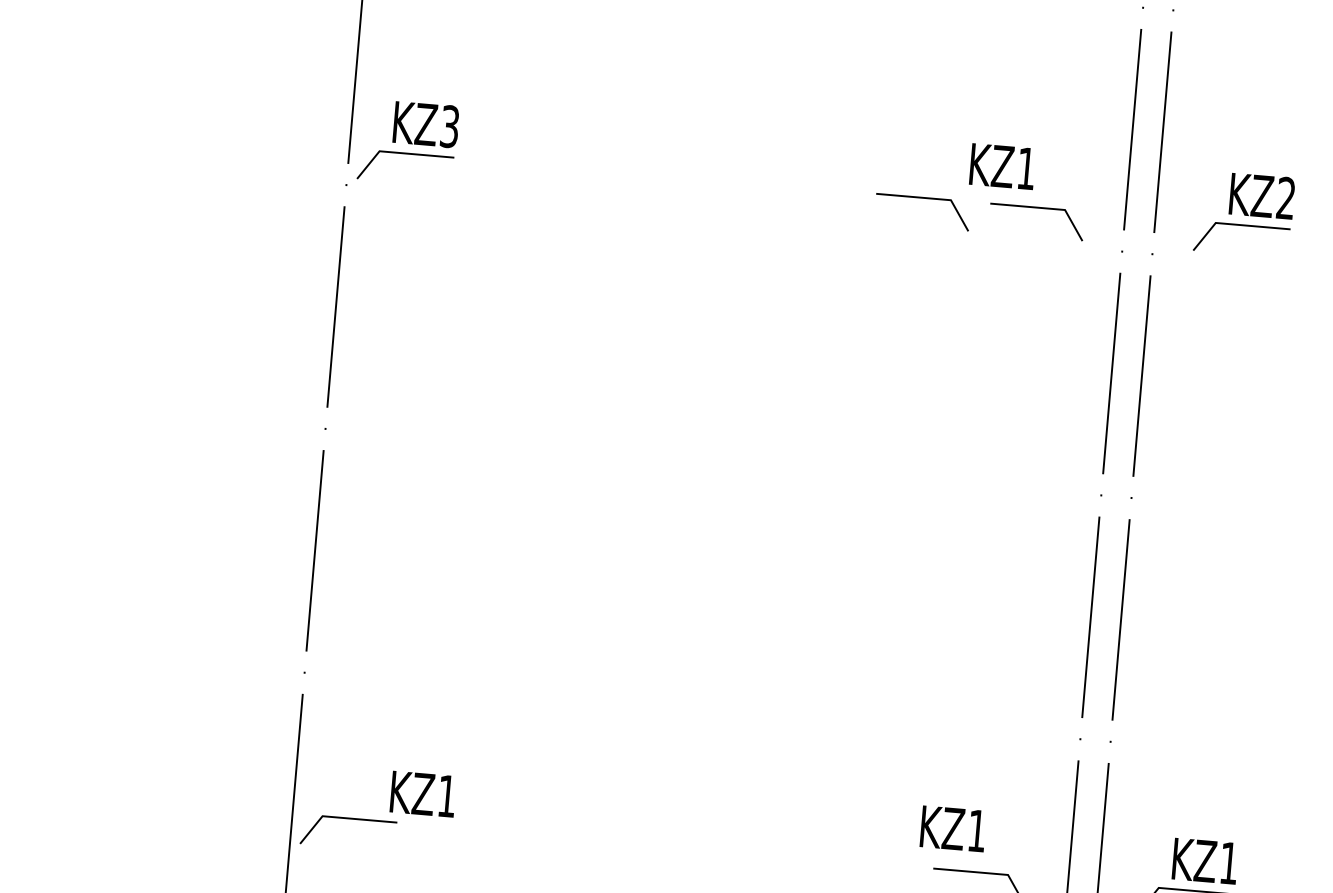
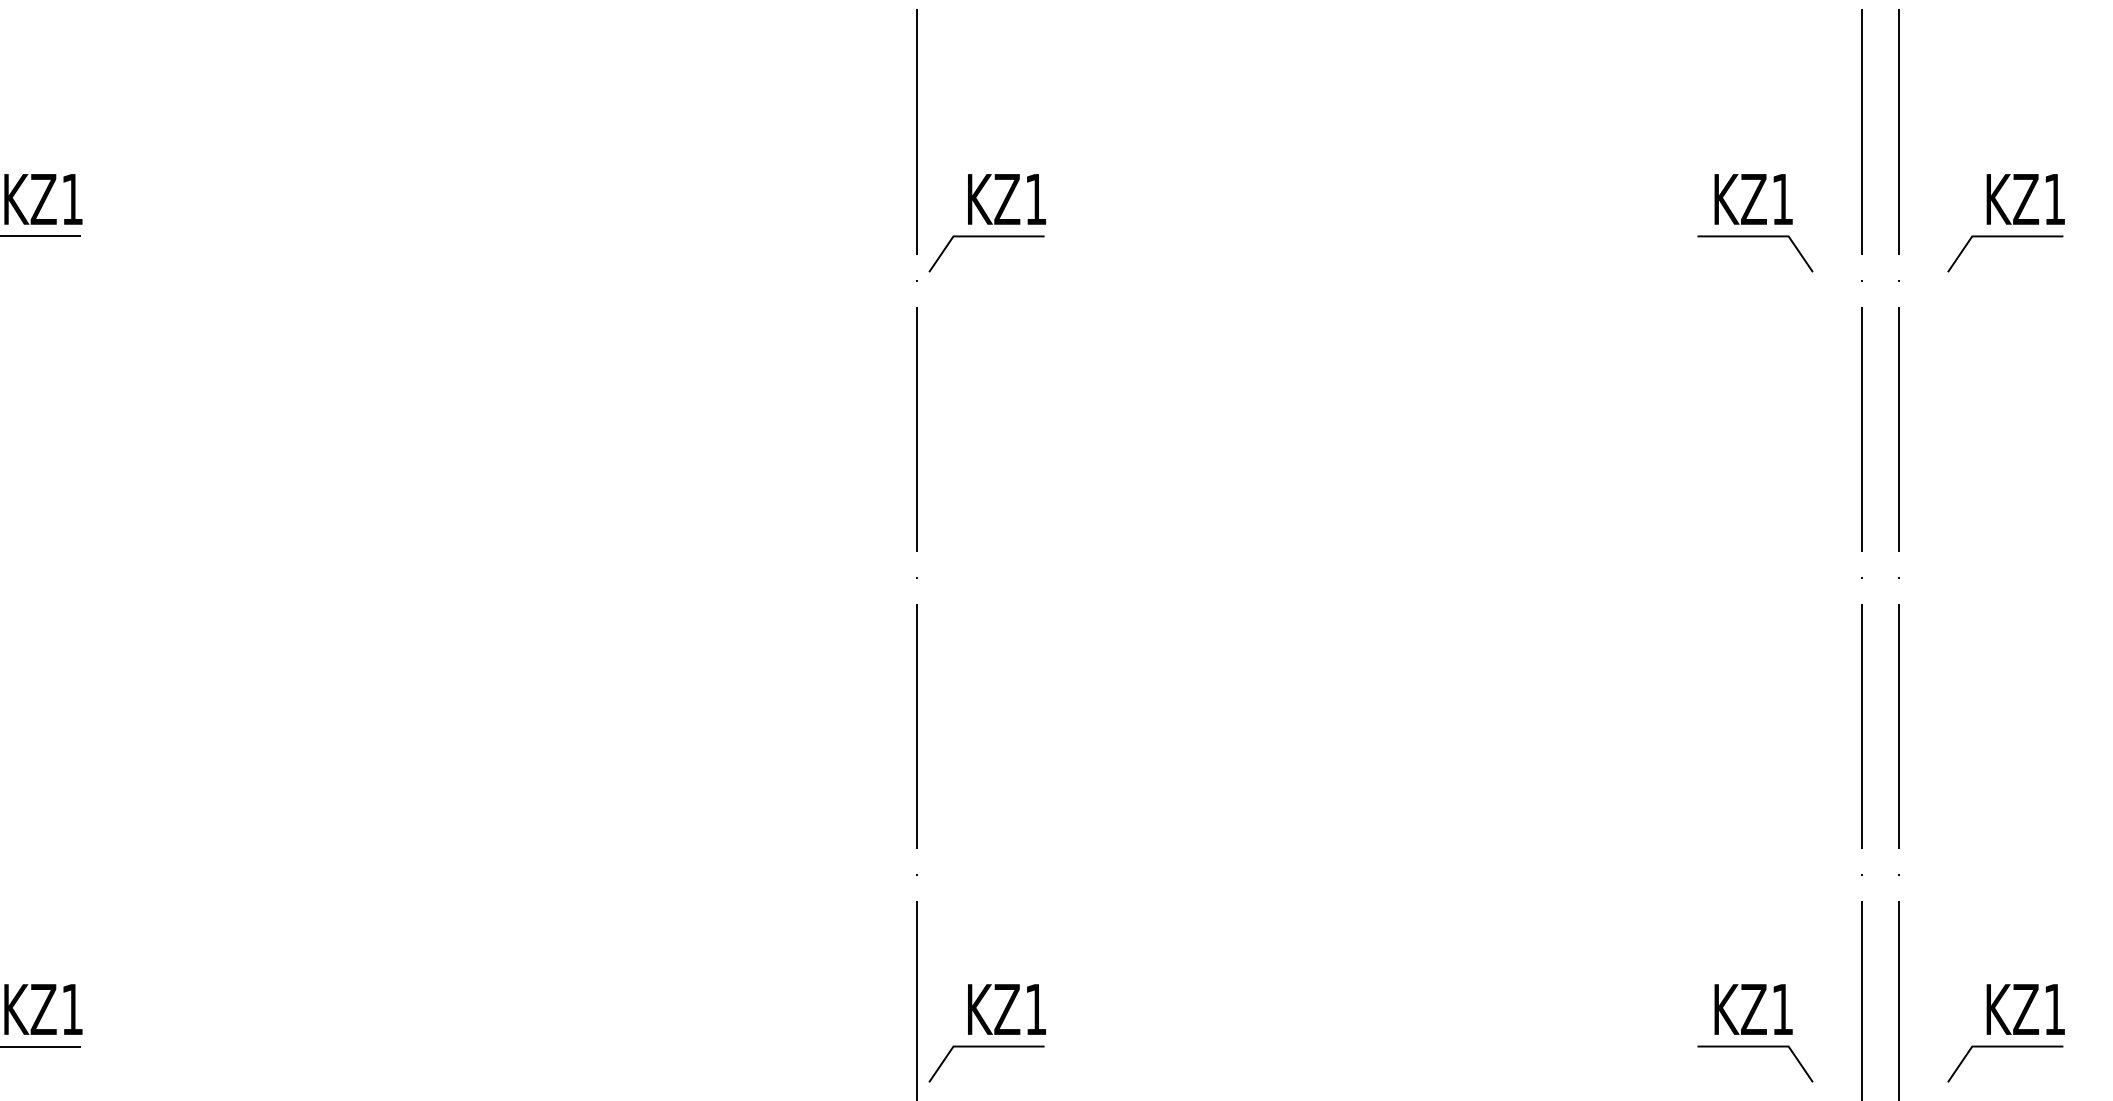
text: (449, 126) -> (1035, 199), KZ3 -> KZ1
text: (1002, 166) -> (1753, 199), moved
text: (1285, 197) -> (2054, 198), KZ2 -> KZ1
line: (923, 198) -> (1616, 237), removed
text: (422, 794) -> (1006, 1009), moved
text: (953, 828) -> (1753, 1009), moved

